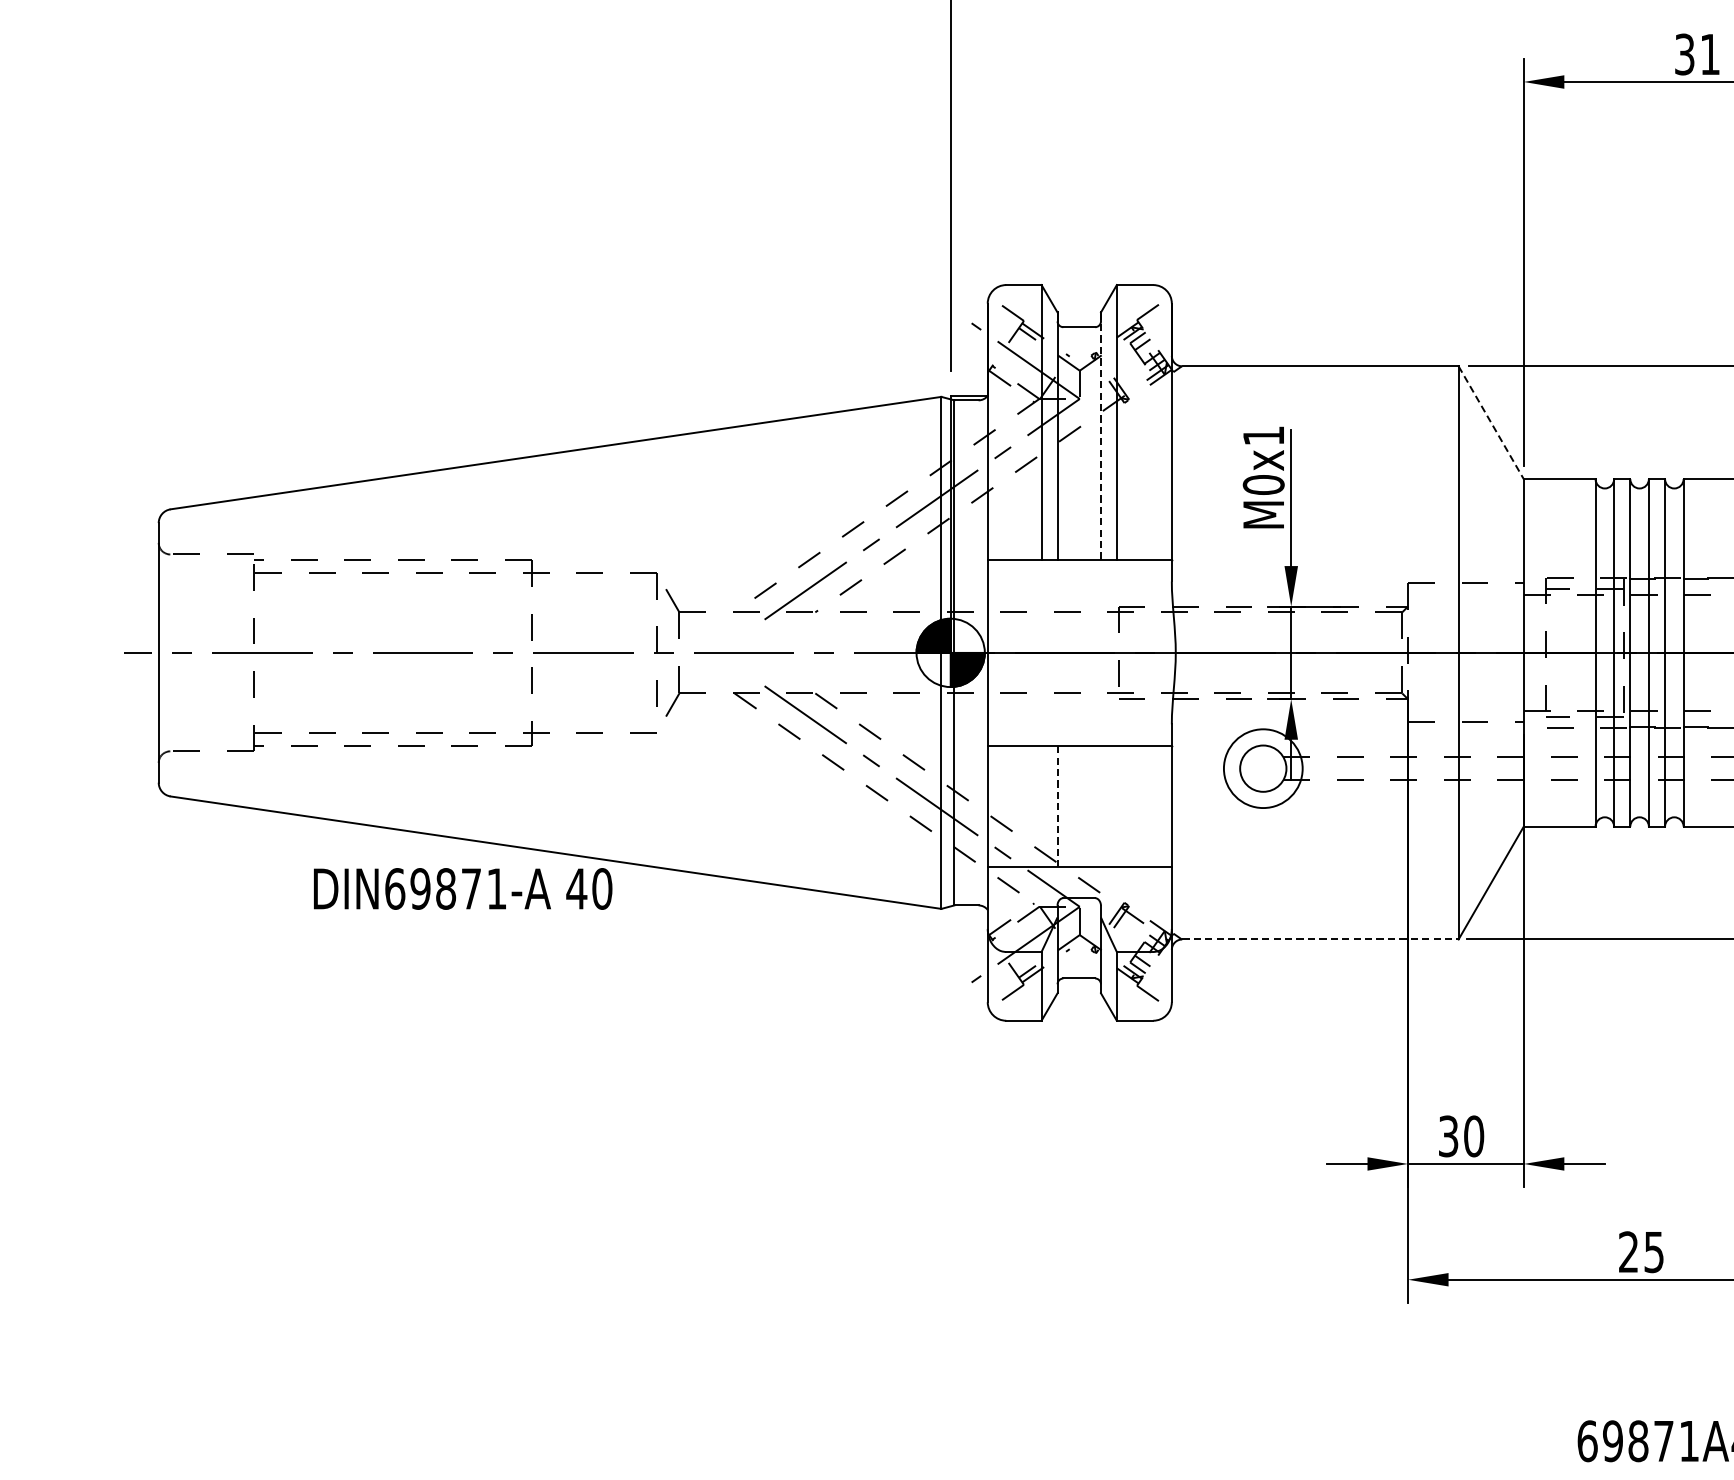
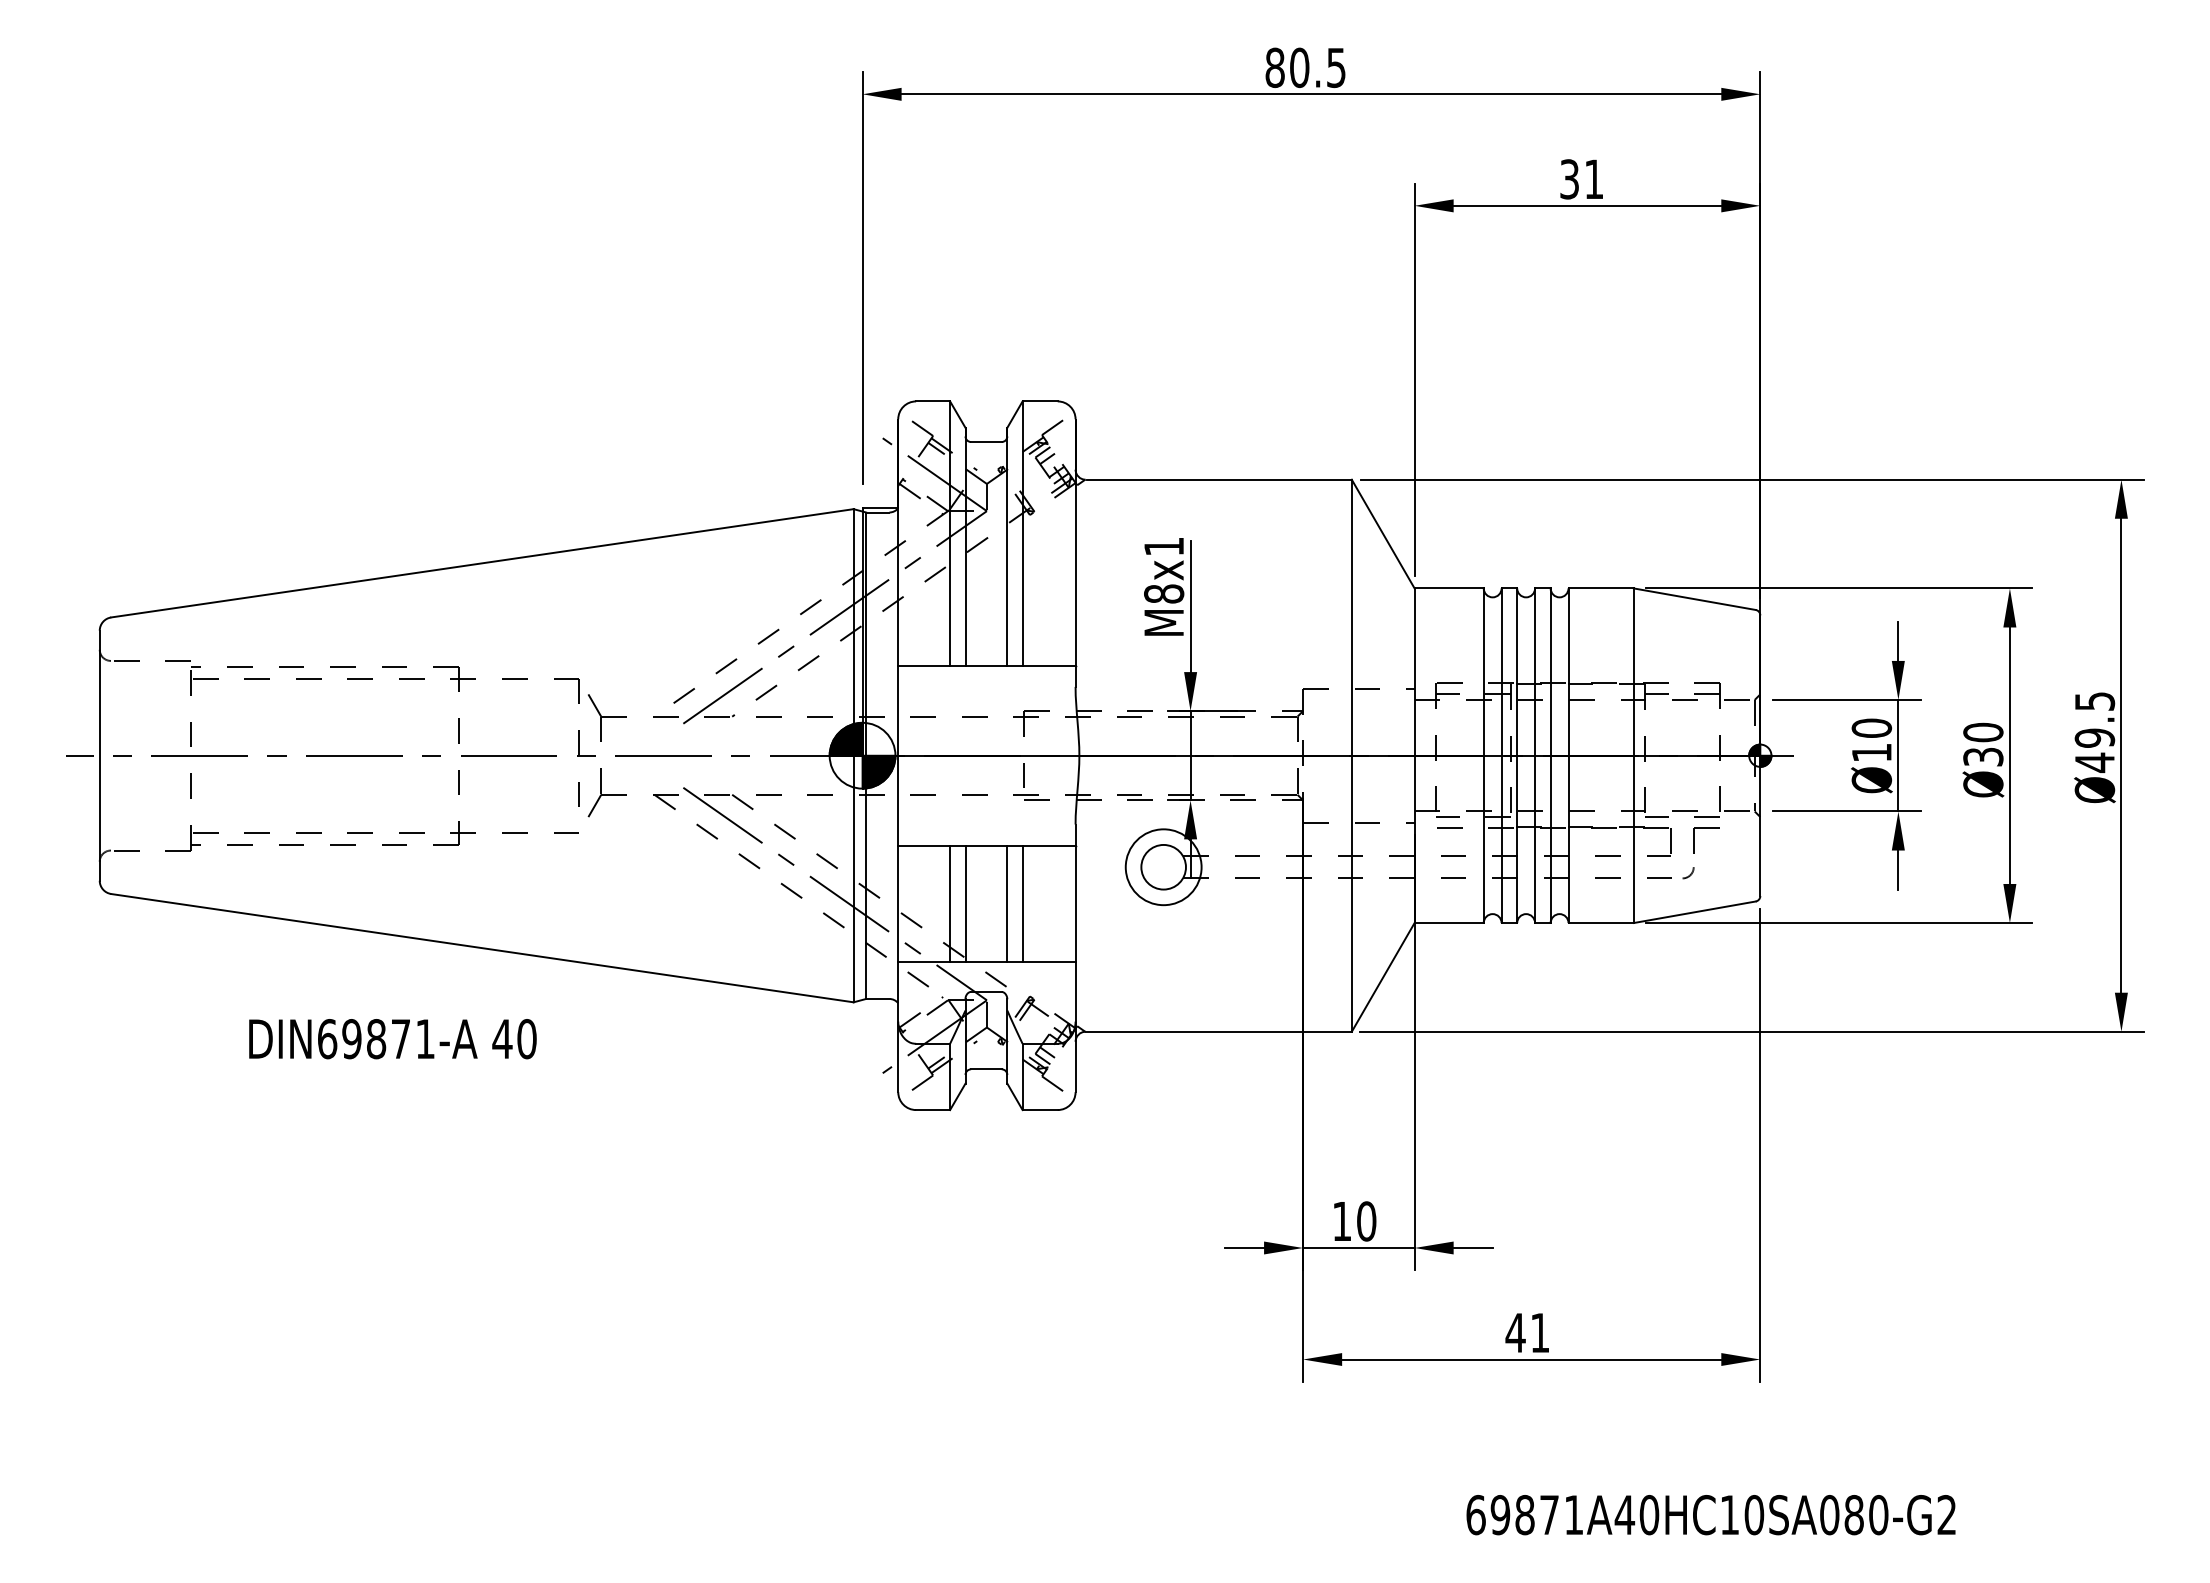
line: (1491, 423) -> (1383, 534), dashed -> solid
line: (1101, 435) -> (1007, 546), dashed -> solid
text: (1264, 484) -> (1164, 593), M0x1 -> M8x1
line: (1041, 806) -> (950, 903), added
line: (1101, 806) -> (1007, 903), added
line: (1116, 806) -> (1022, 903), added
line: (1057, 807) -> (965, 904), dashed -> solid
text: (462, 889) -> (392, 1039), moved
line: (1321, 939) -> (1219, 1031), dashed -> solid
text: (1448, 1136) -> (1342, 1221), 30 -> 10
text: (1641, 1251) -> (1527, 1332), 25 -> 41

